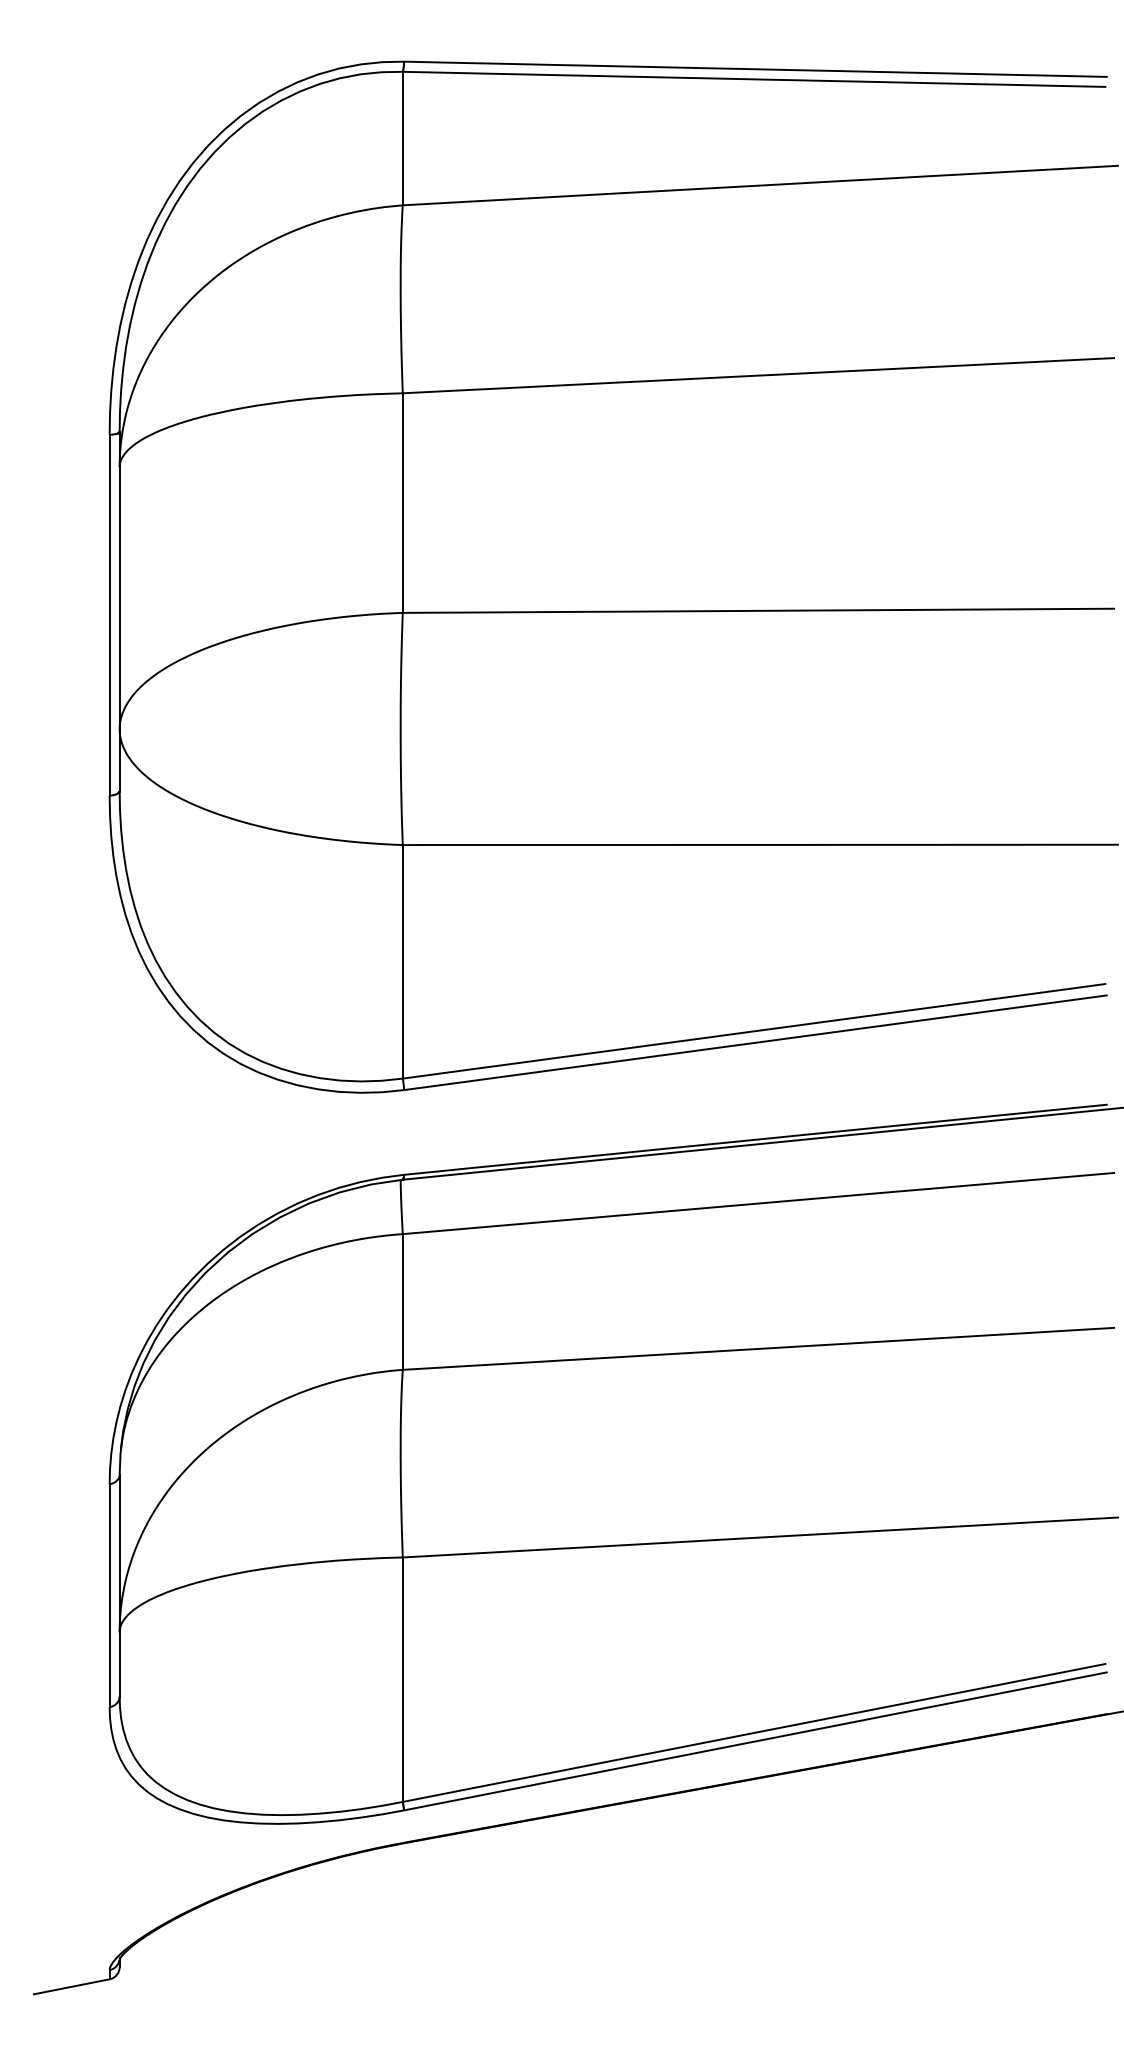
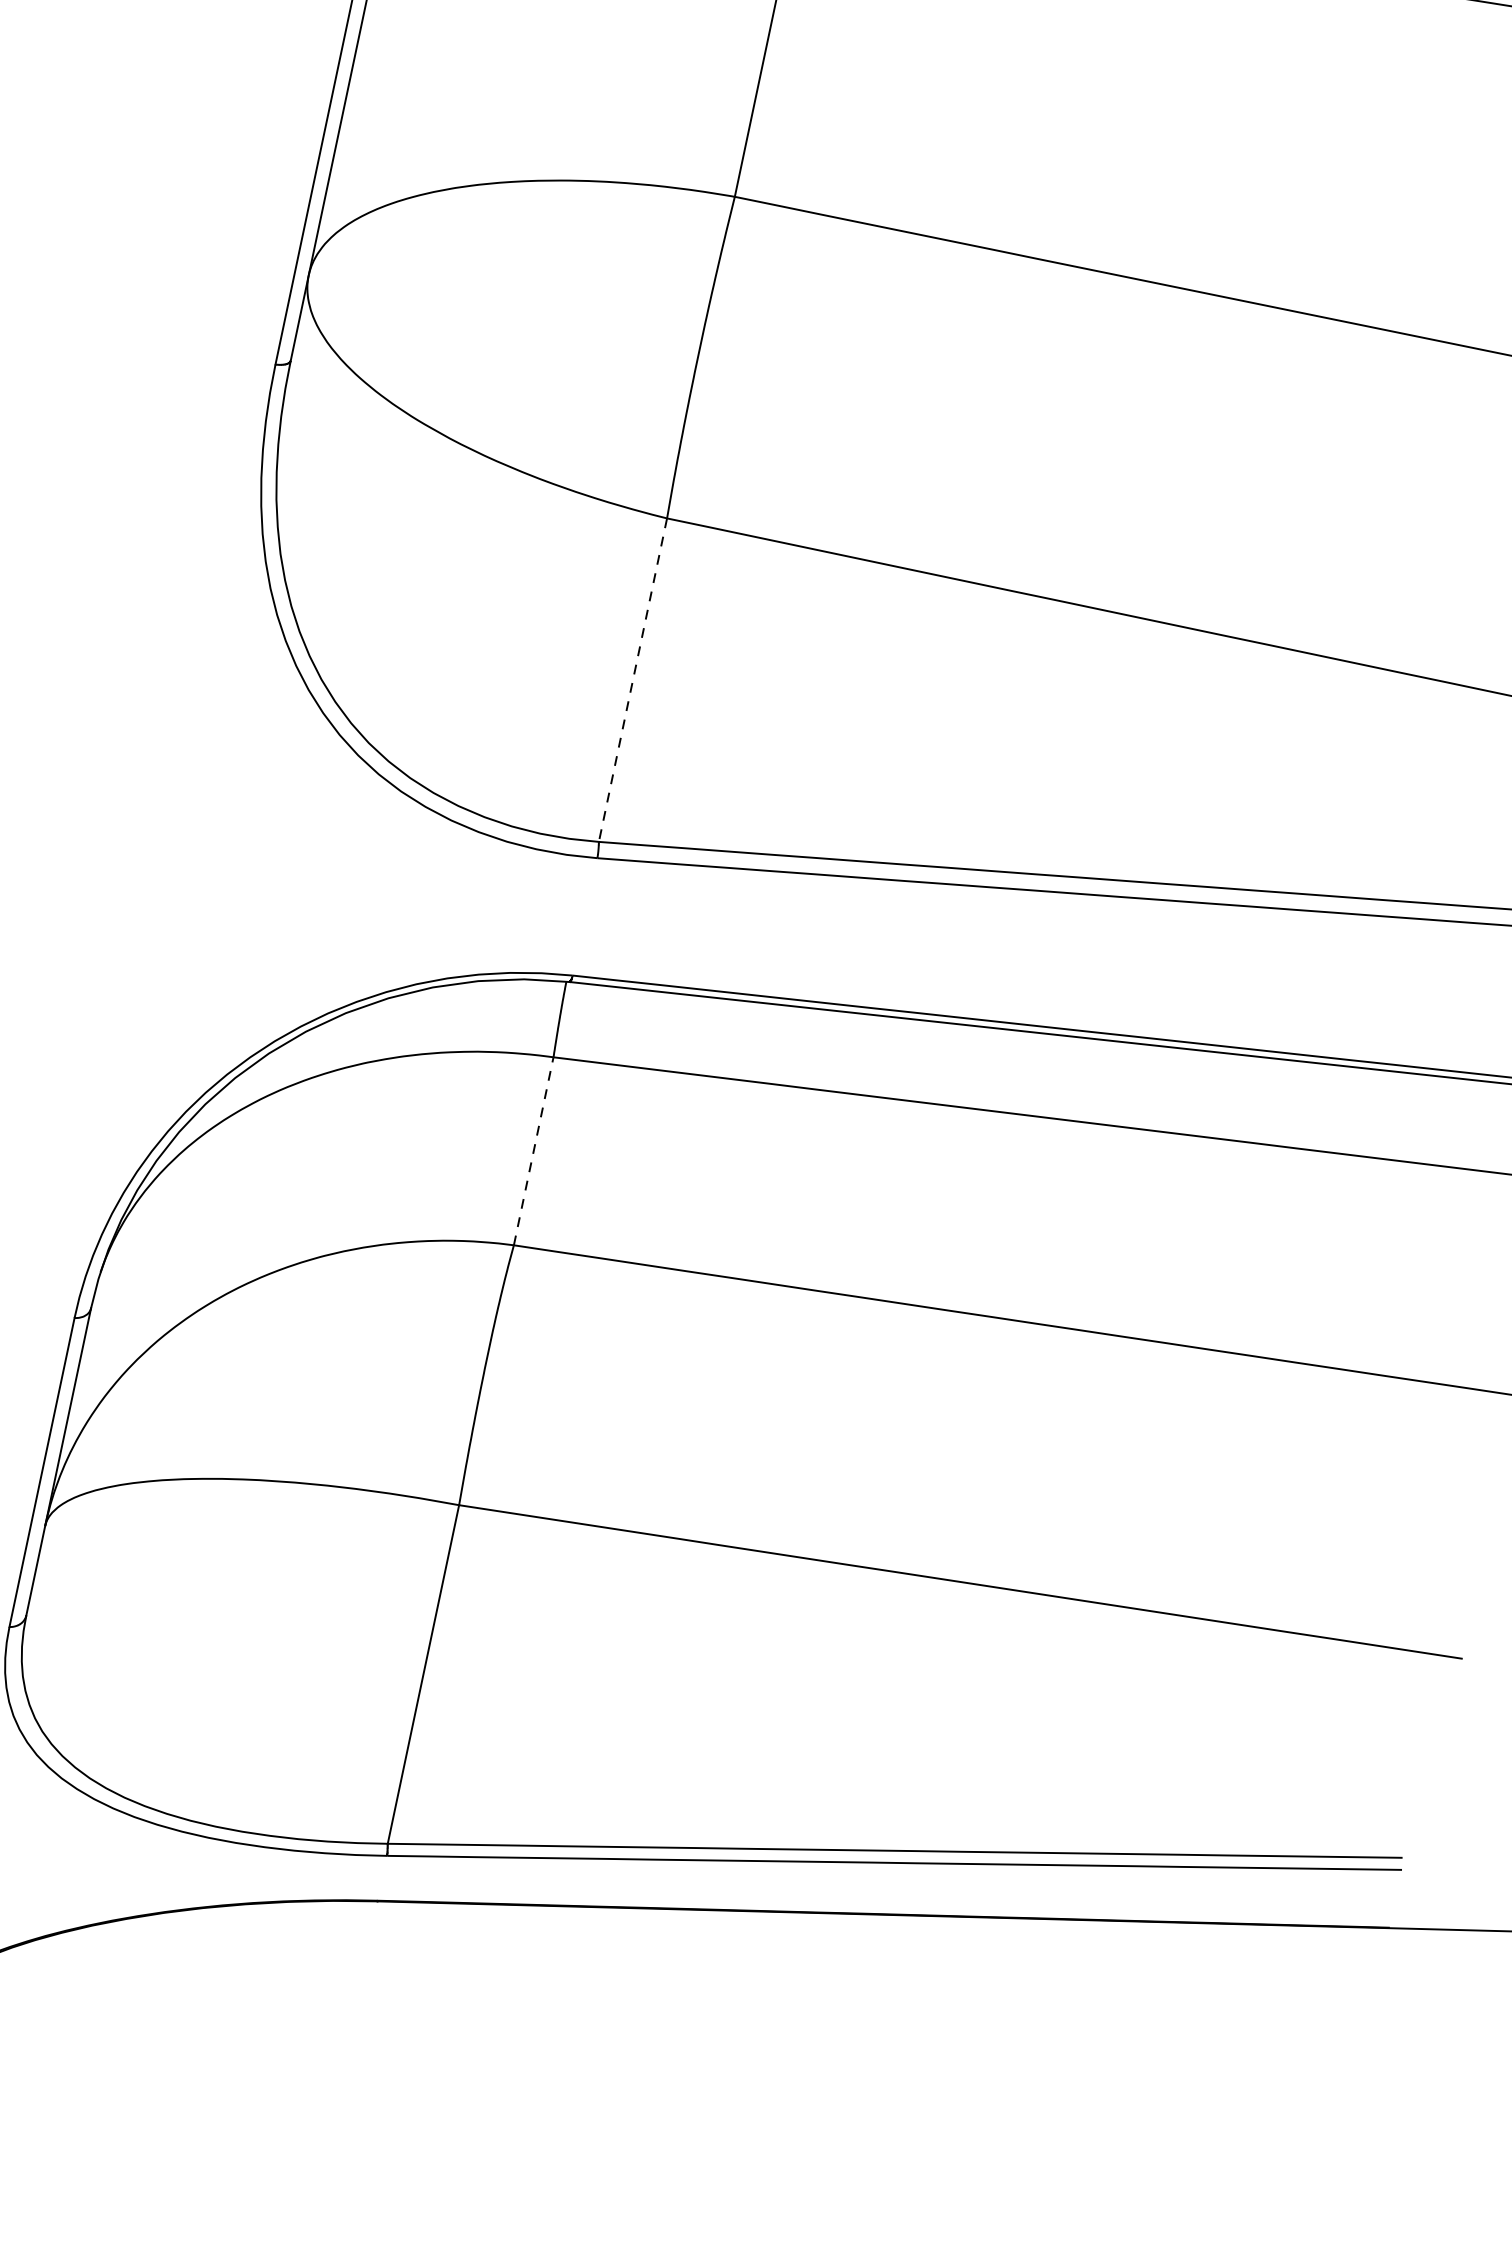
line: (402, 961) -> (632, 679), solid -> dashed
line: (402, 1301) -> (533, 1150), solid -> dashed

